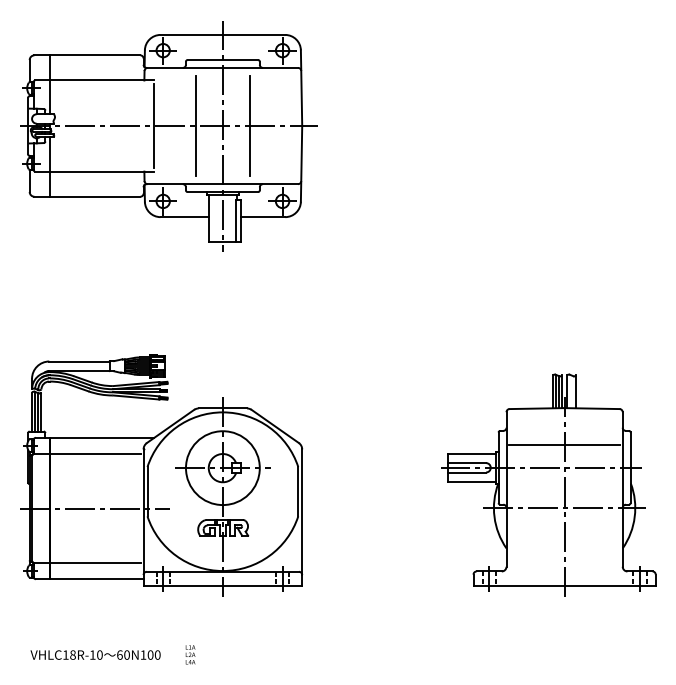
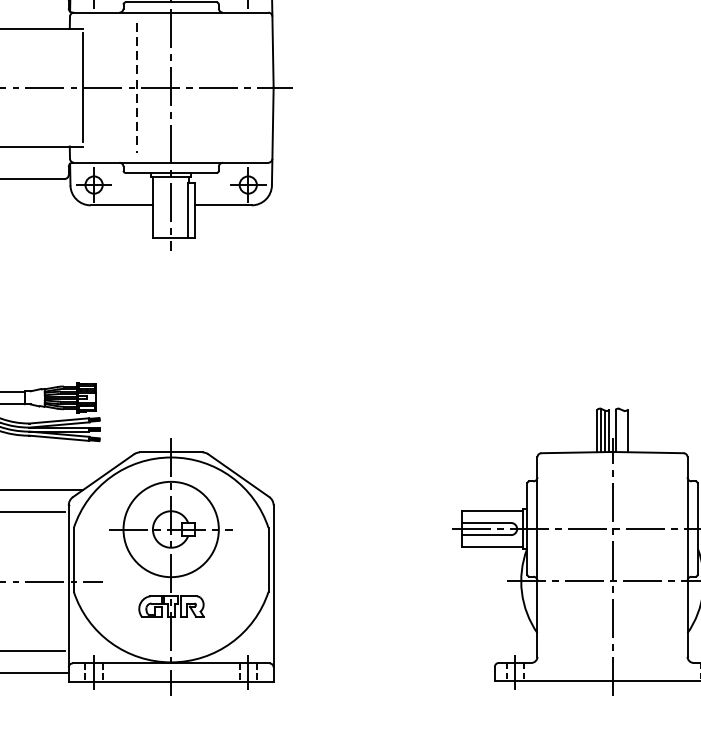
line: (249, 125) -> (205, 86), removed
line: (196, 126) -> (137, 88), solid -> dashed
line: (564, 445) -> (612, 500), removed

